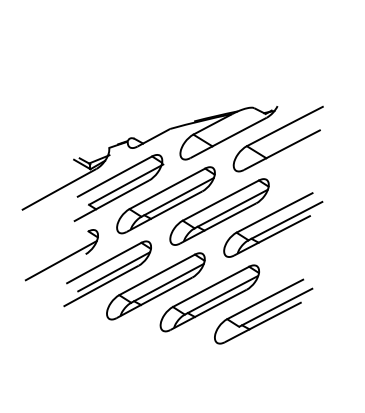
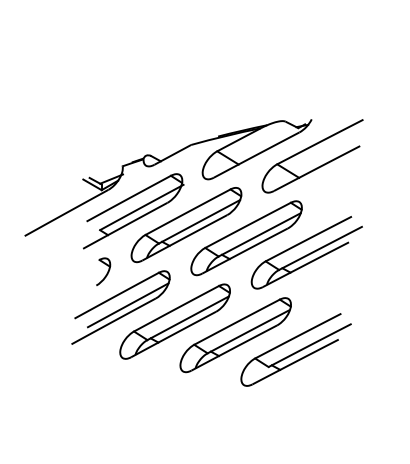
line: (60, 260) -> (68, 292), removed

